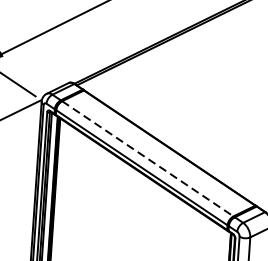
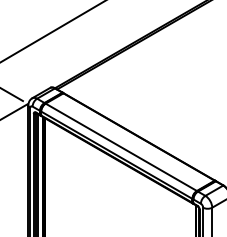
line: (148, 159) -> (121, 147), dashed -> solid

